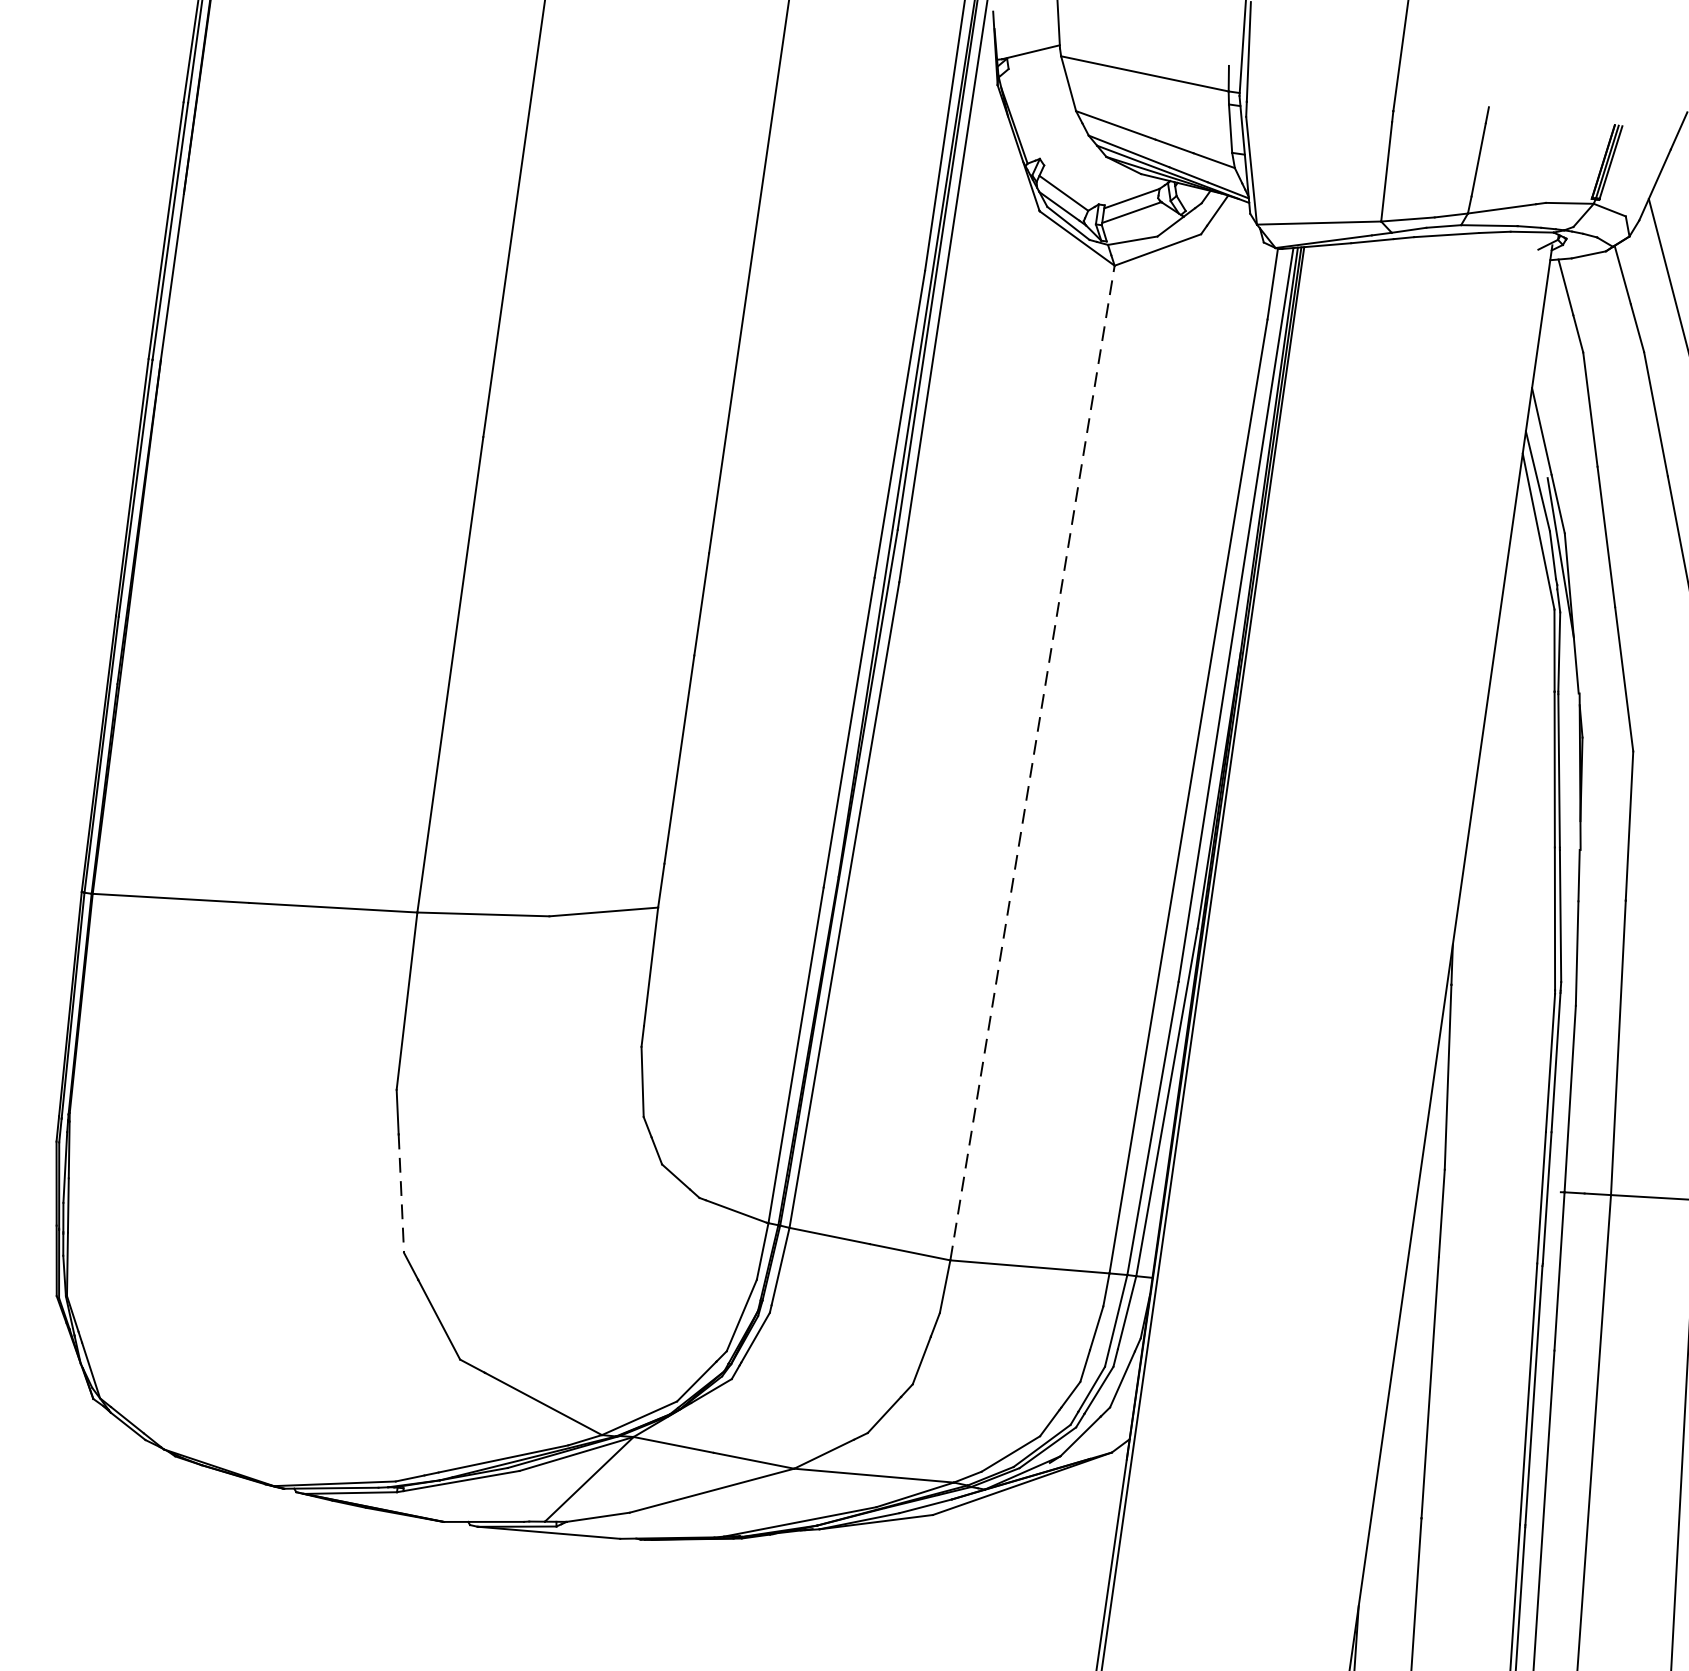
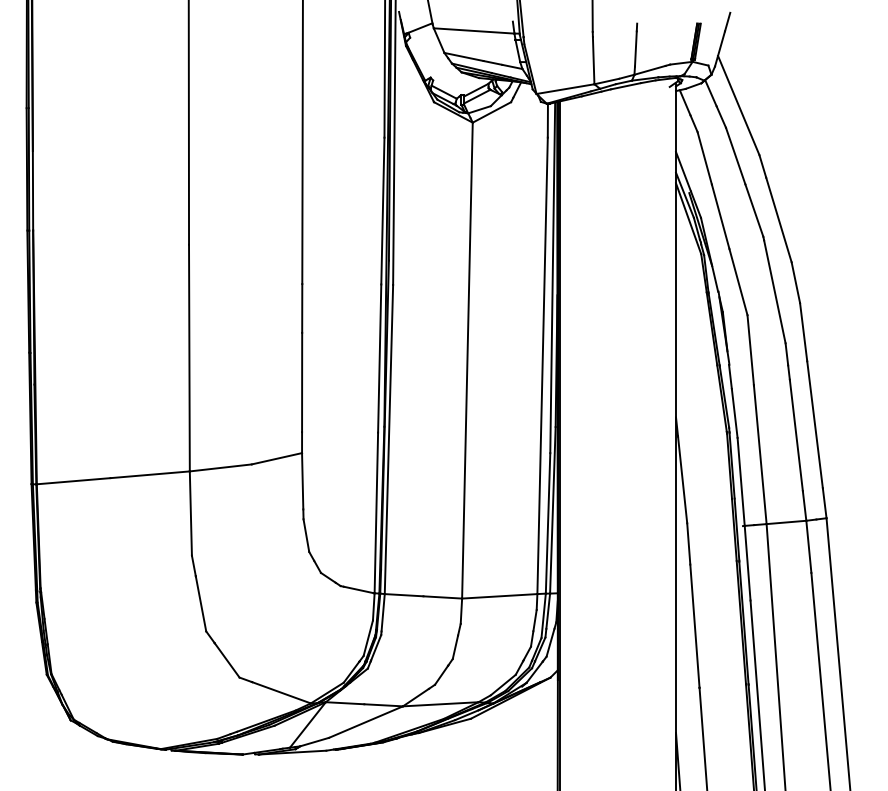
line: (1032, 762) -> (467, 360), dashed -> solid
line: (402, 1192) -> (201, 603), dashed -> solid

